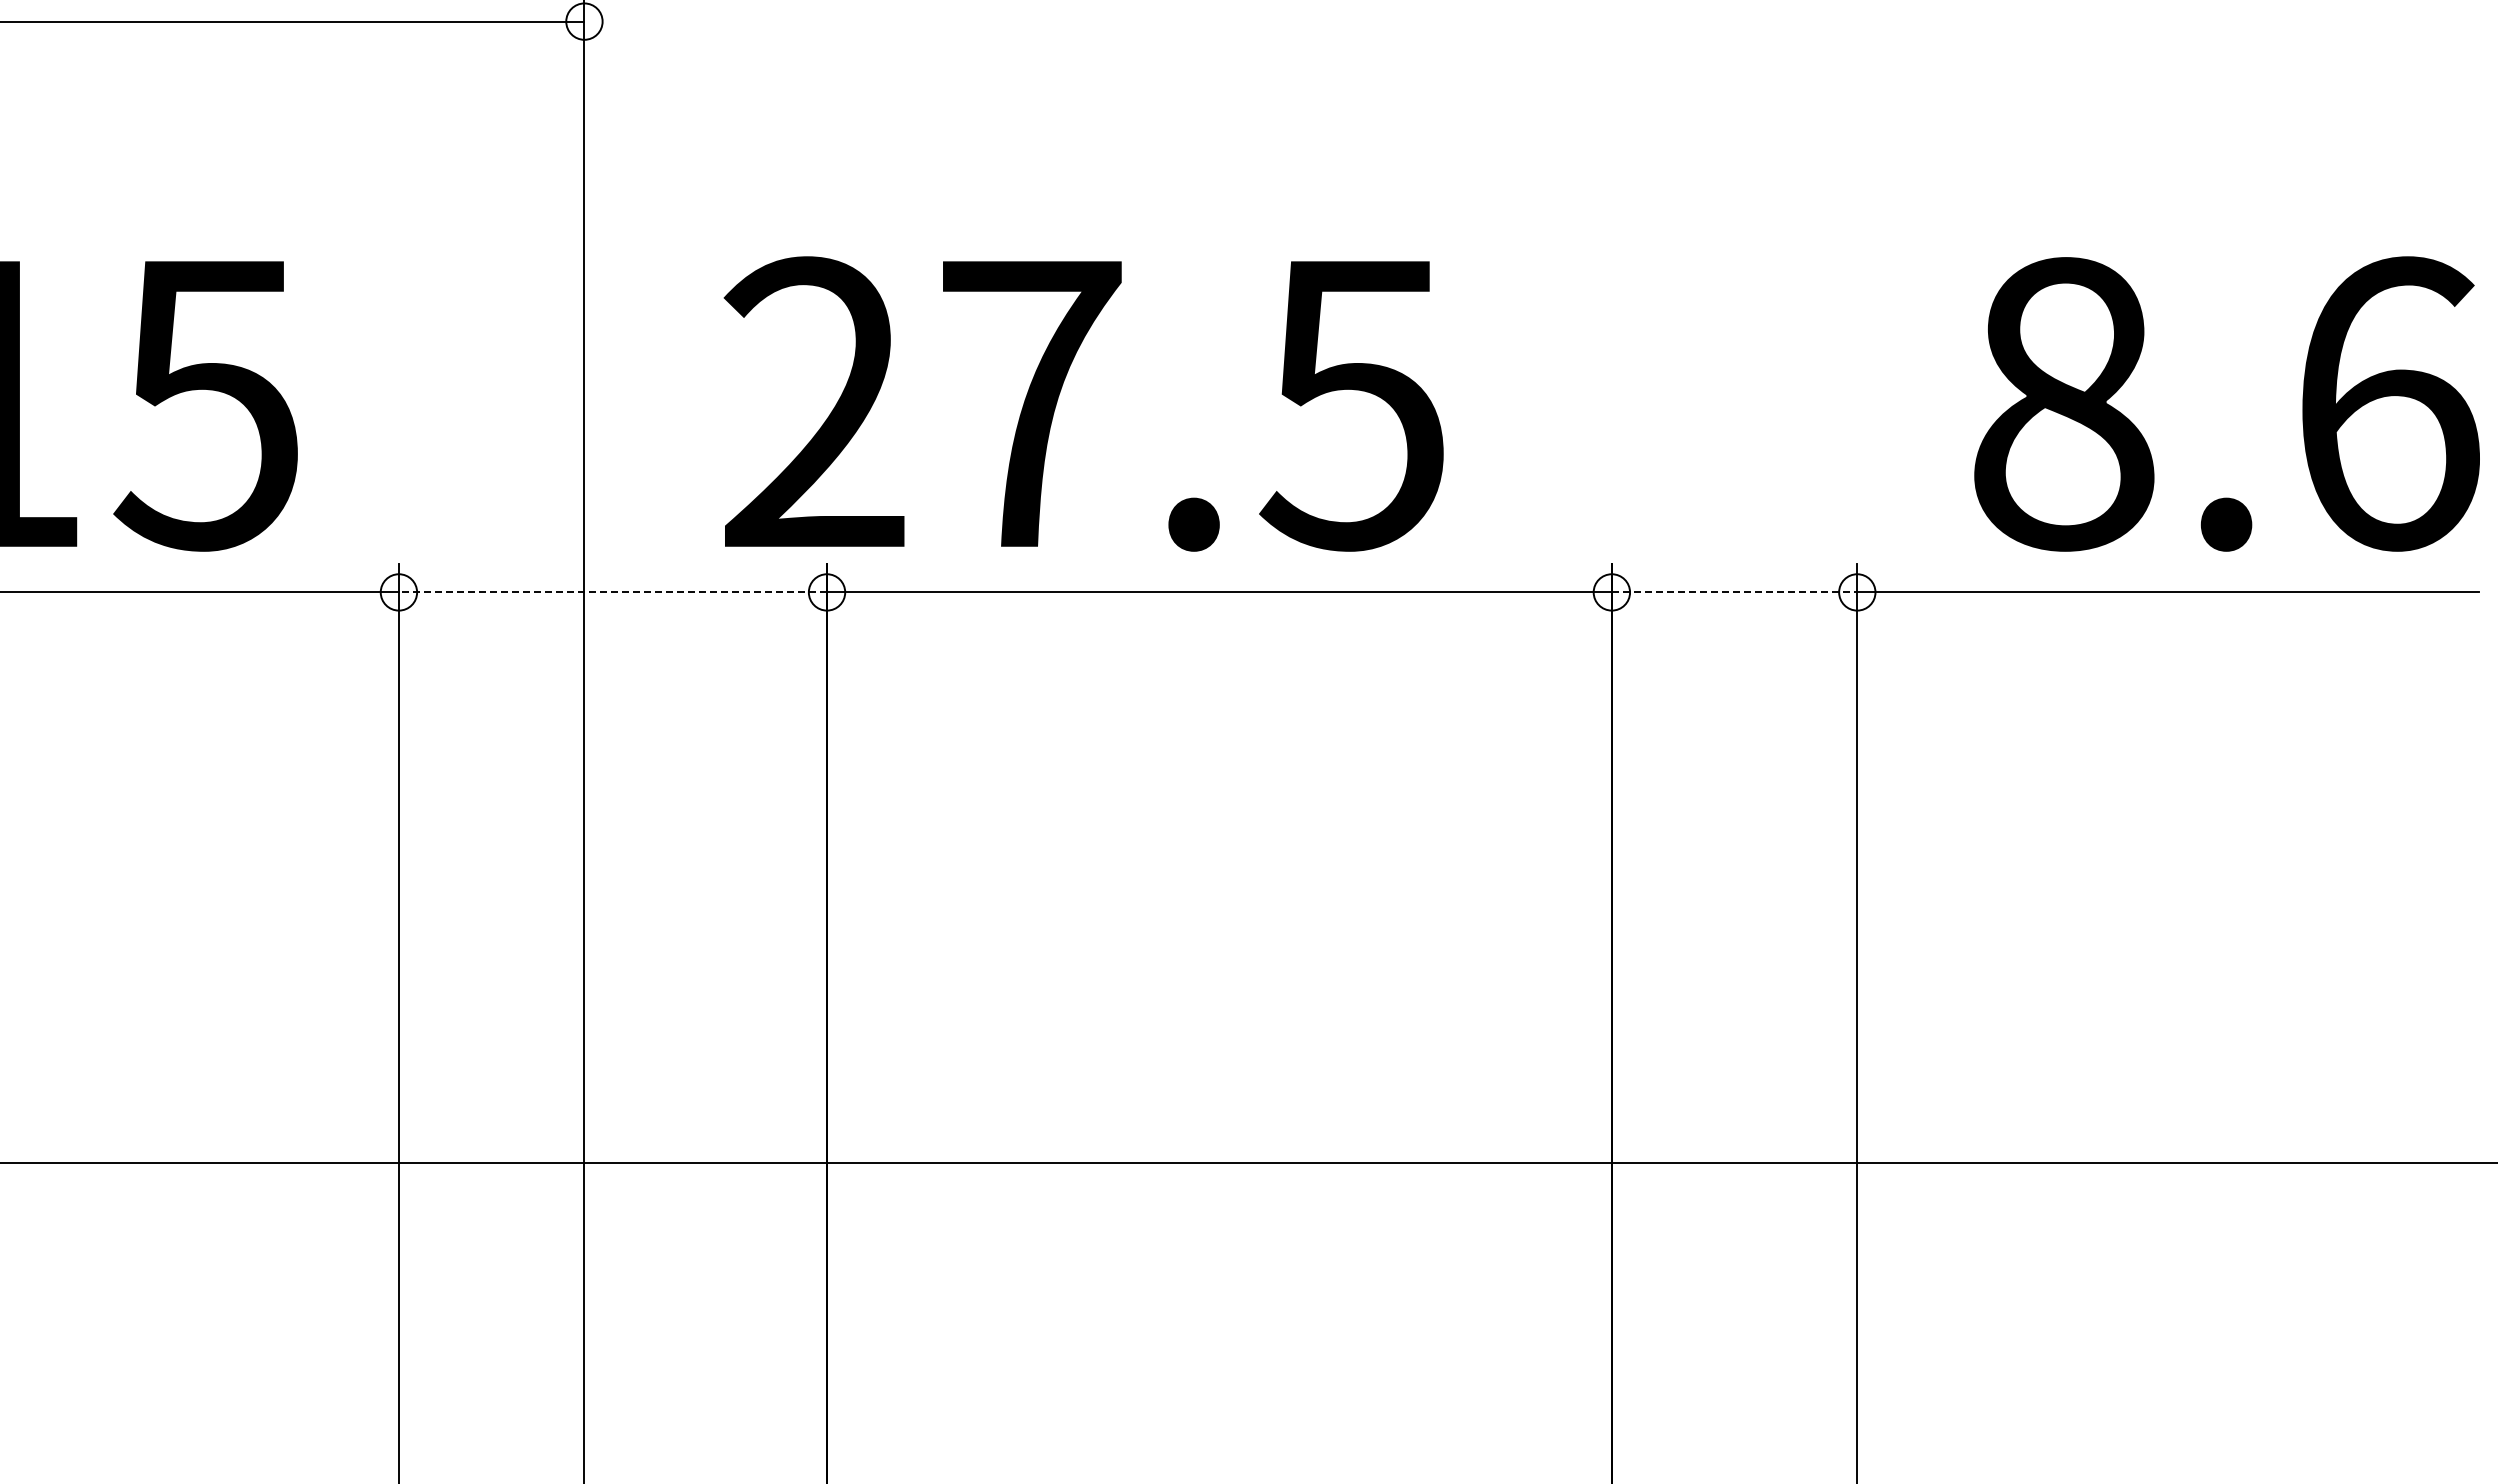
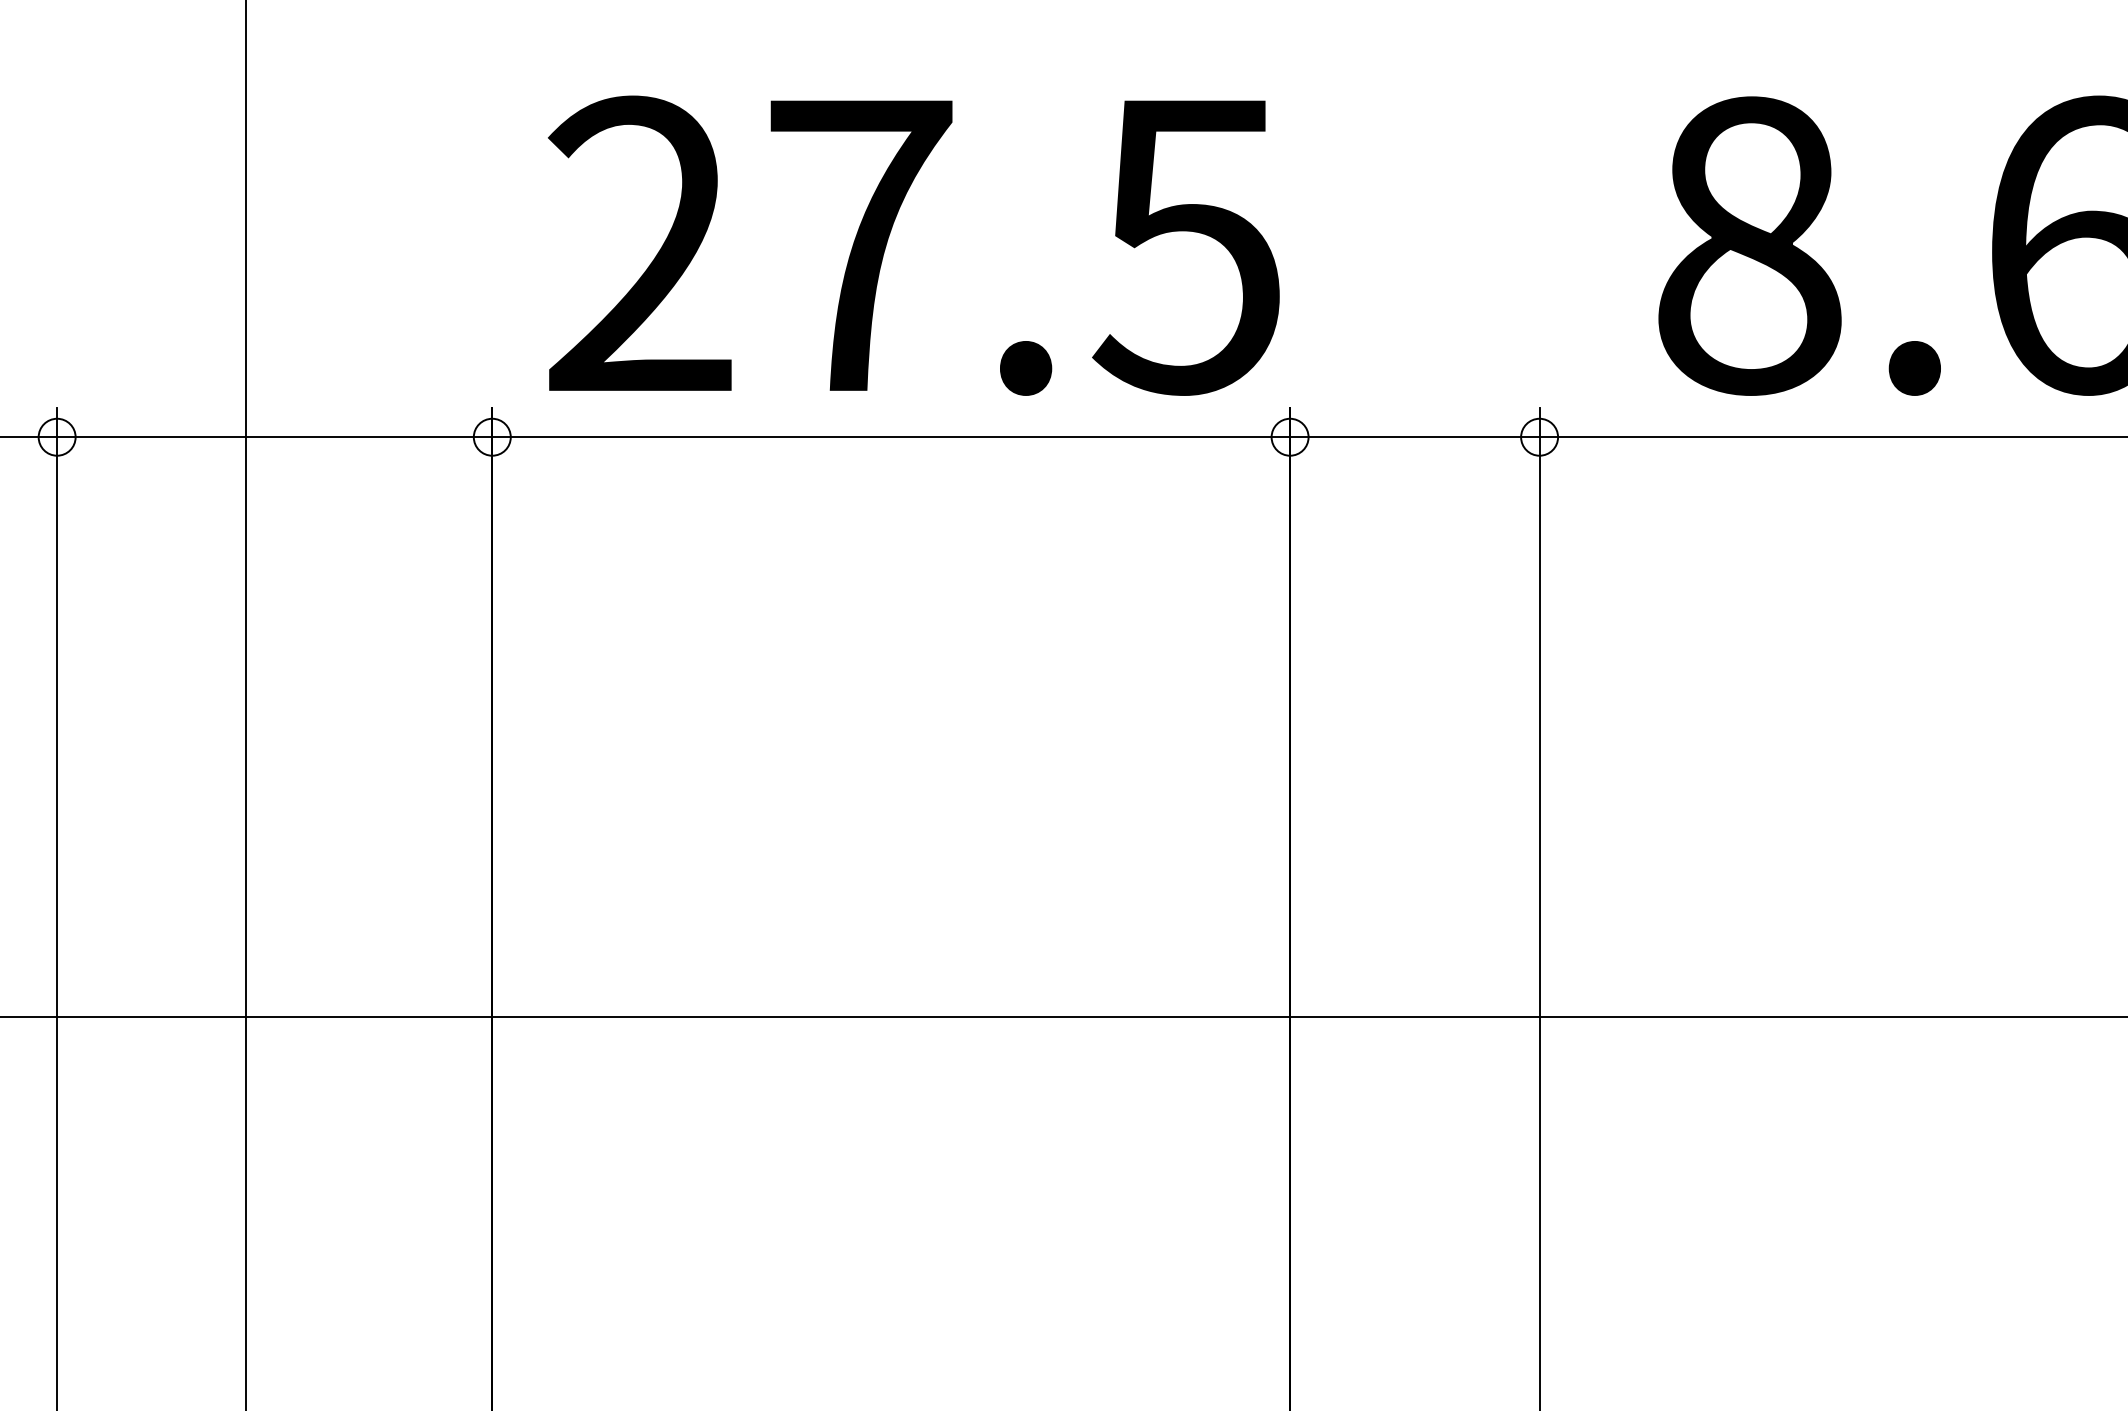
text: (1083, 403) -> (913, 245), moved
line: (612, 592) -> (274, 437), dashed -> solid
line: (1734, 592) -> (1414, 437), dashed -> solid

